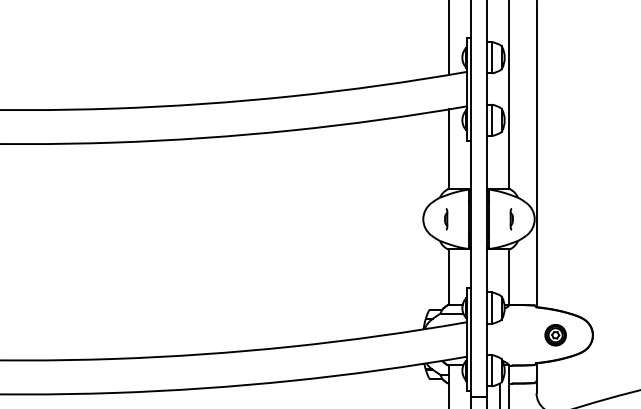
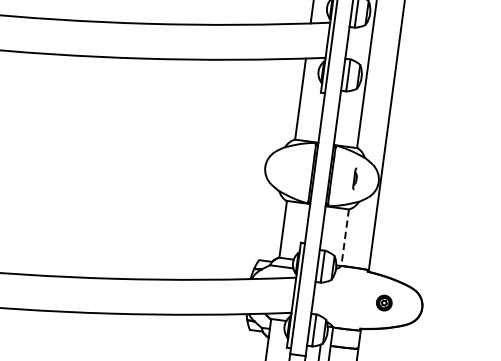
line: (446, 219) -> (288, 170), removed
line: (509, 277) -> (345, 237), solid -> dashed
part: (555, 335) -> (384, 303), size x0.7

